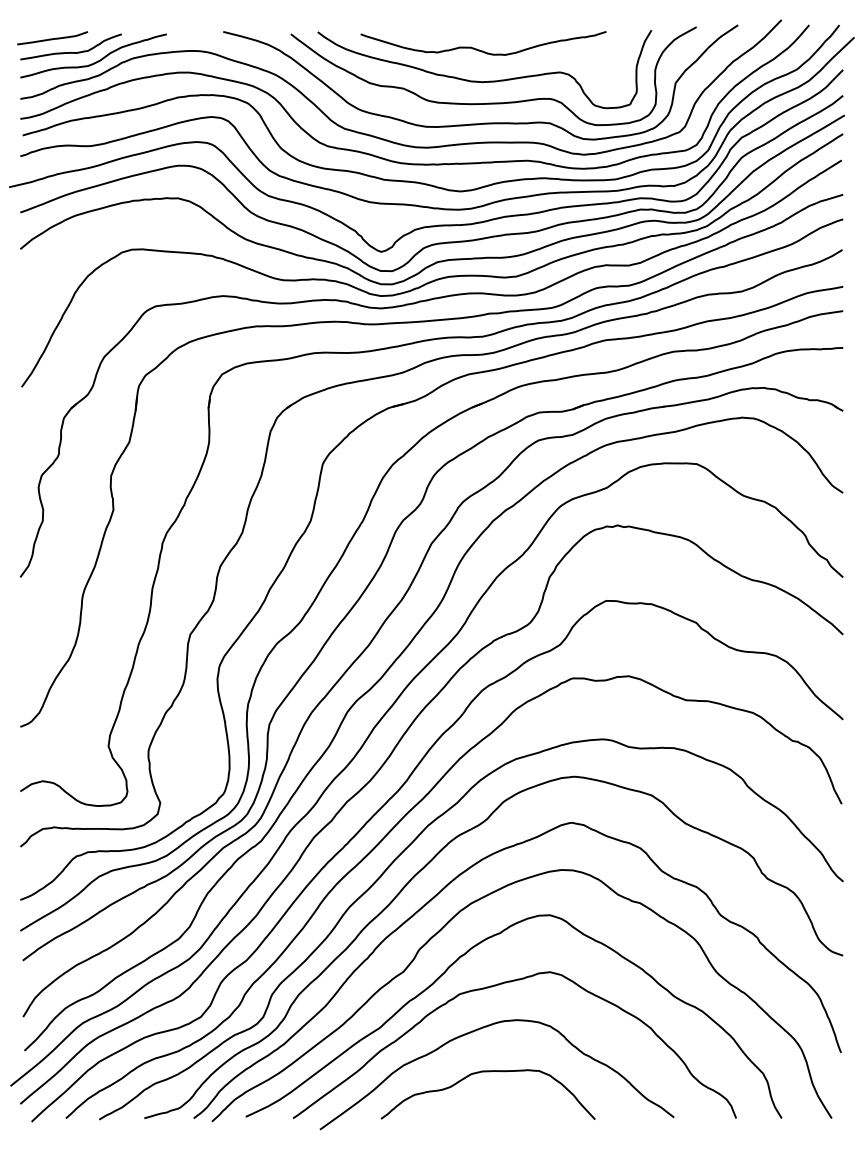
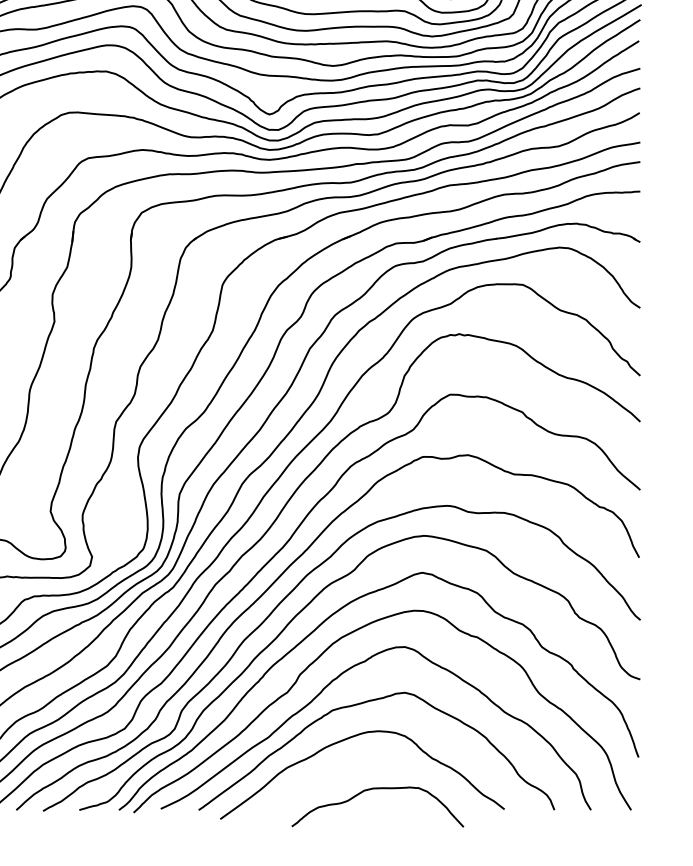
curve: (487, 1072) -> (377, 789), moved

